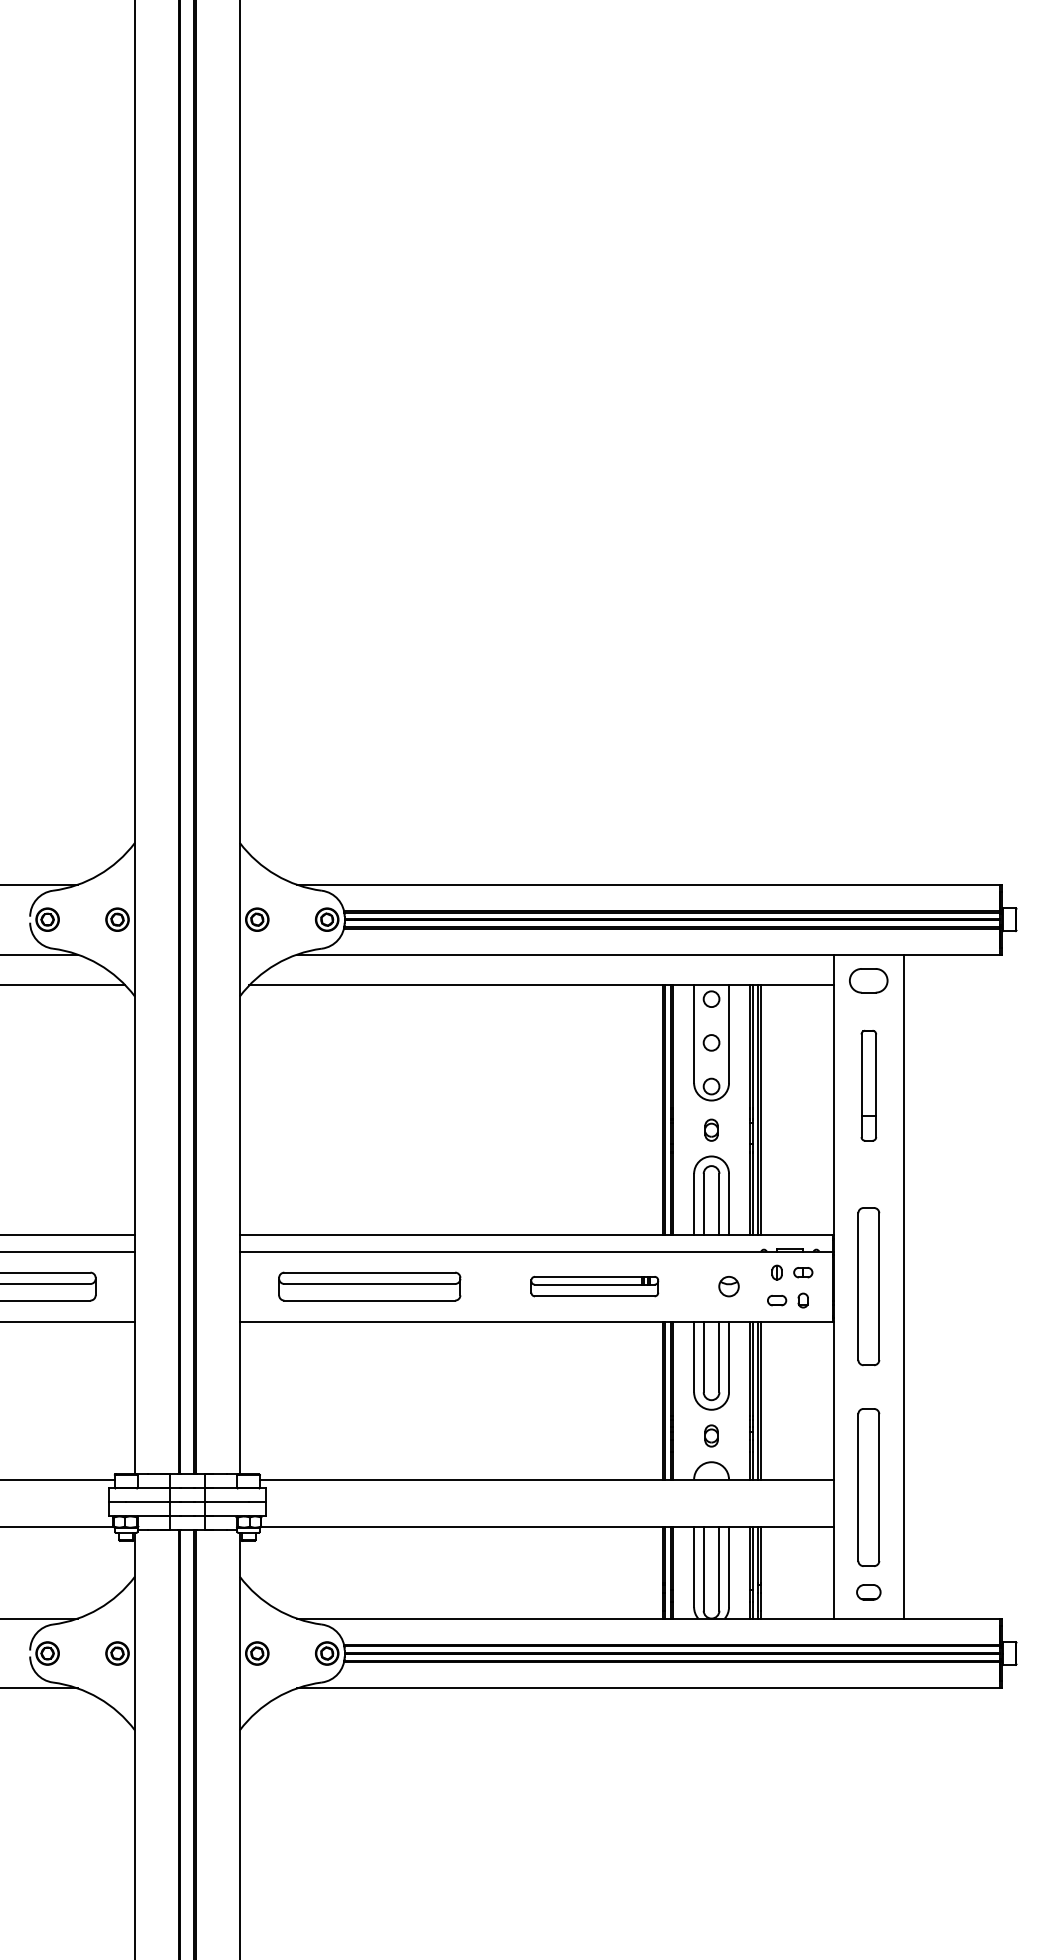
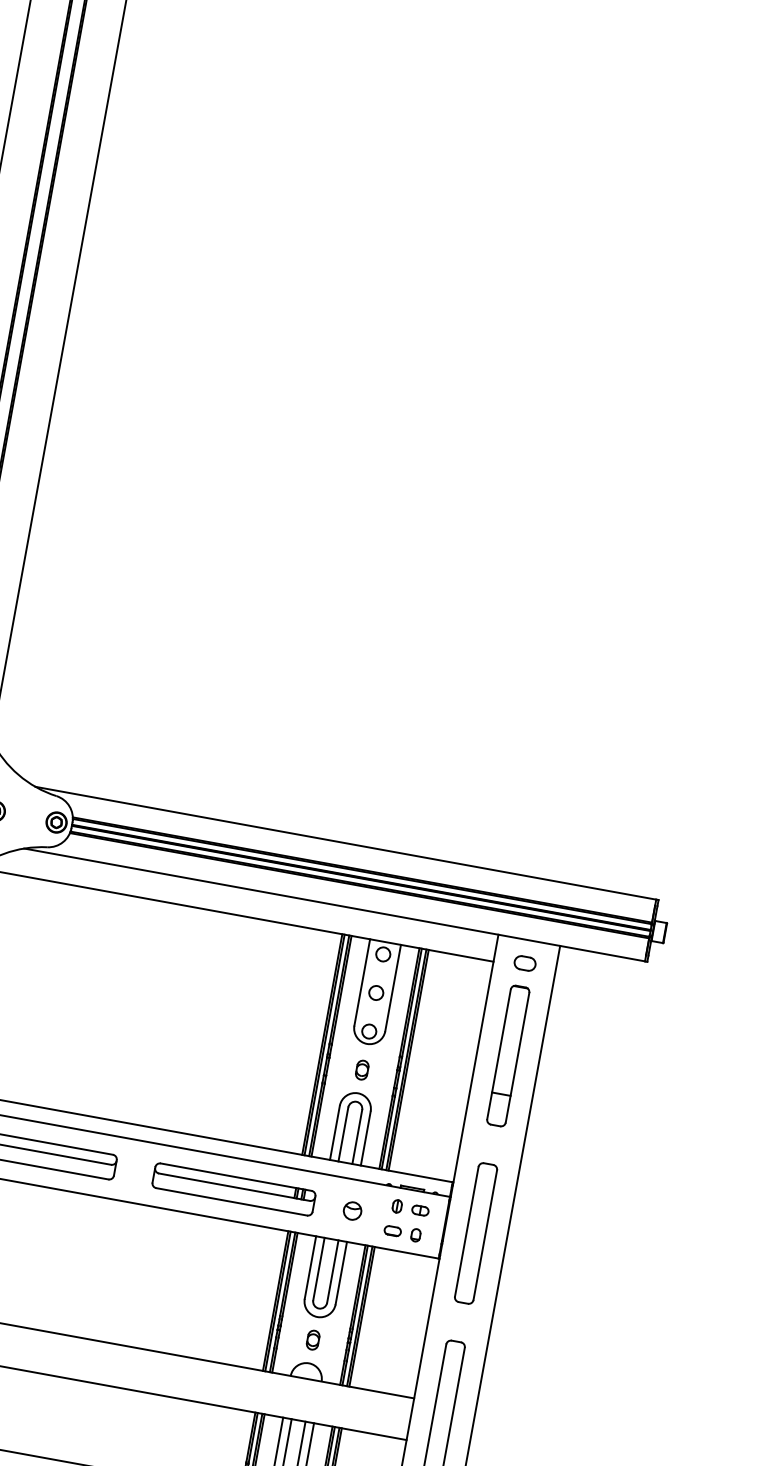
part: (868, 980) -> (524, 963), size x0.62
part: (868, 1085) -> (508, 1055), size x1.43
part: (594, 1286) -> (233, 1189), size x1.43

